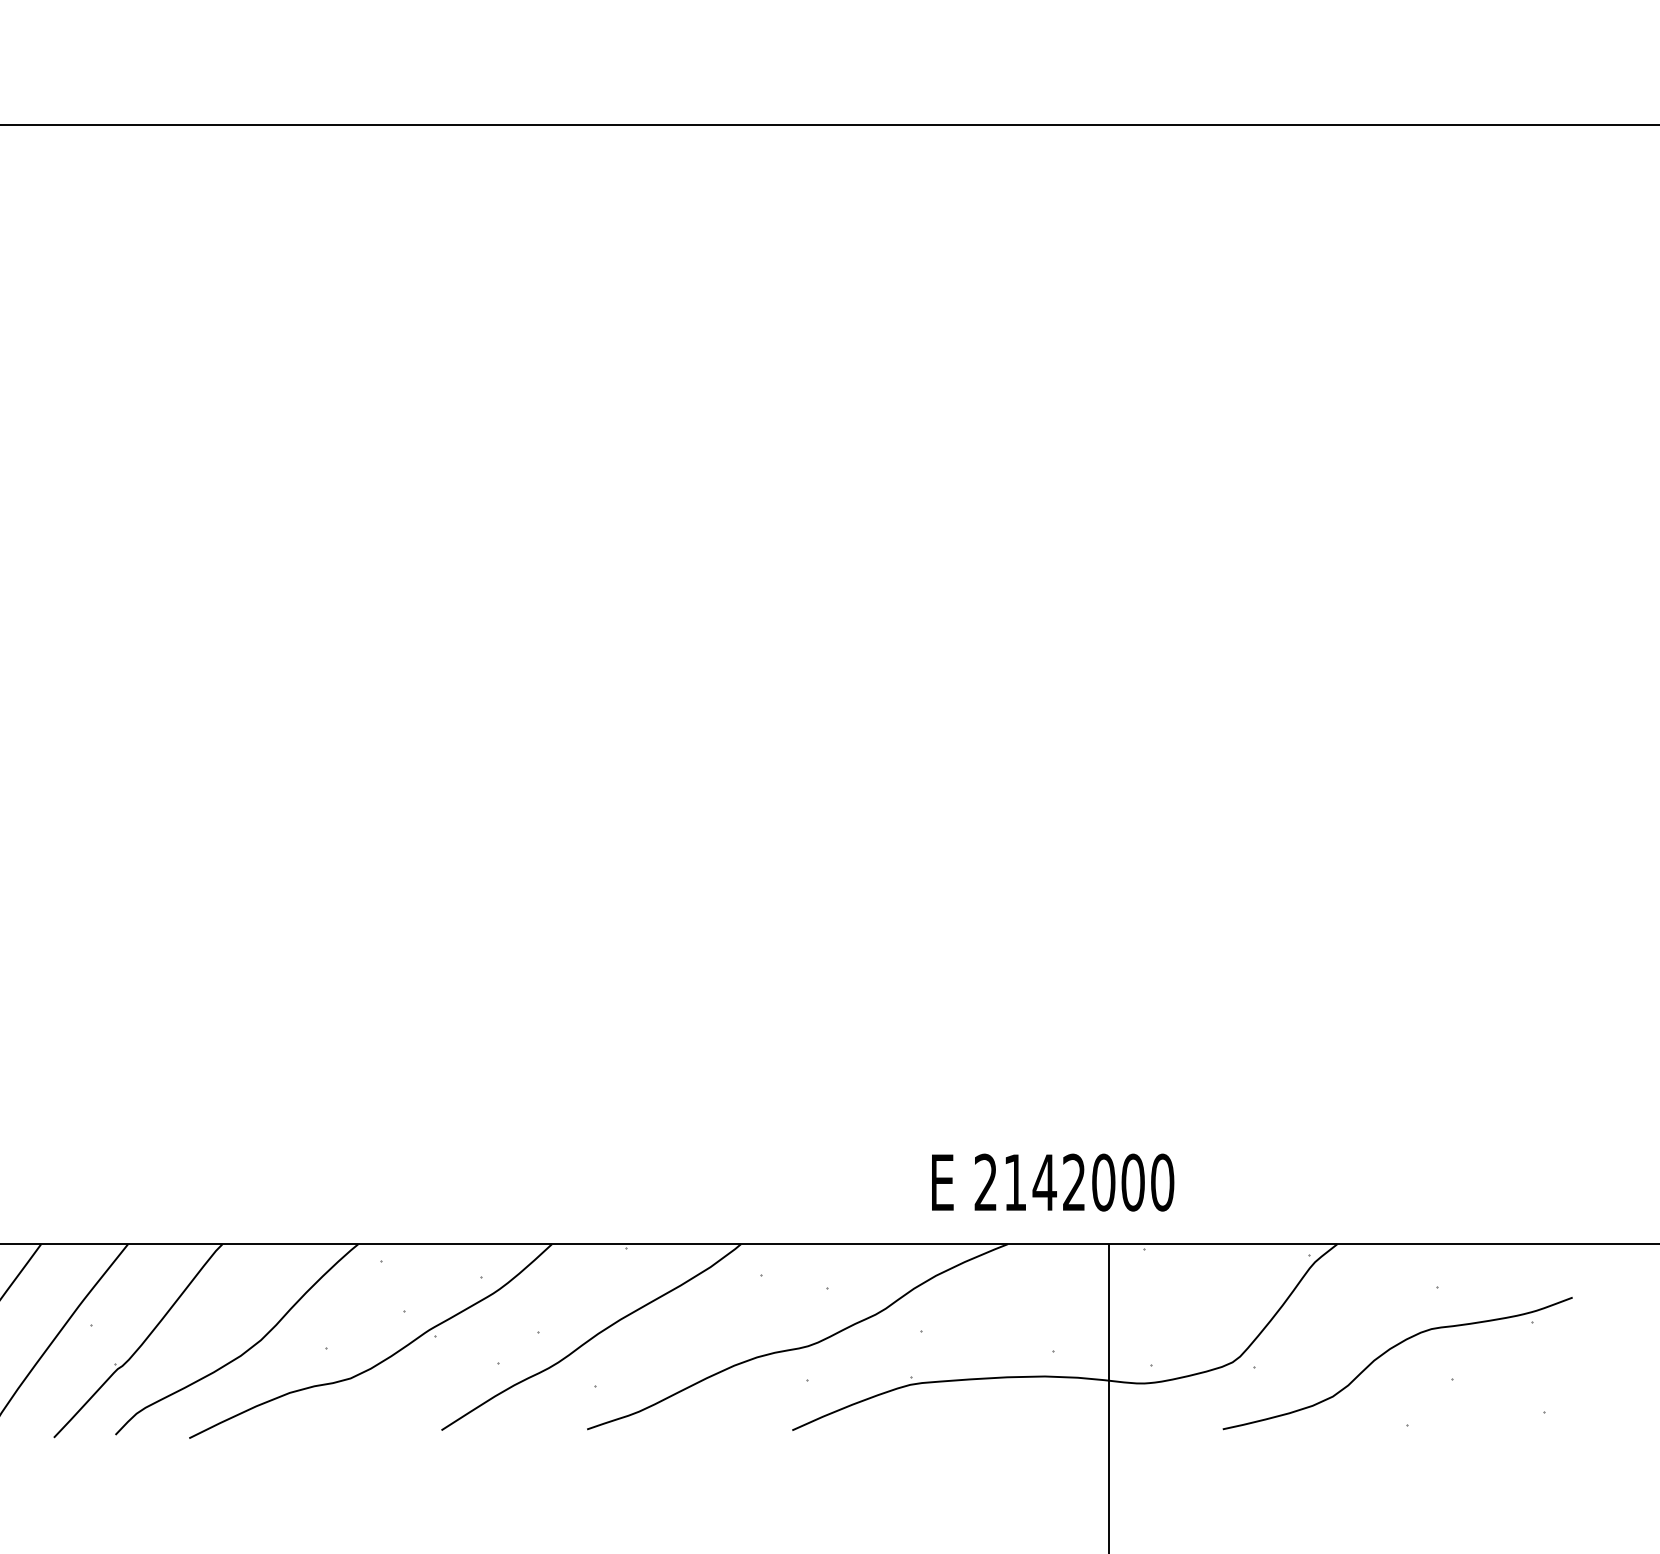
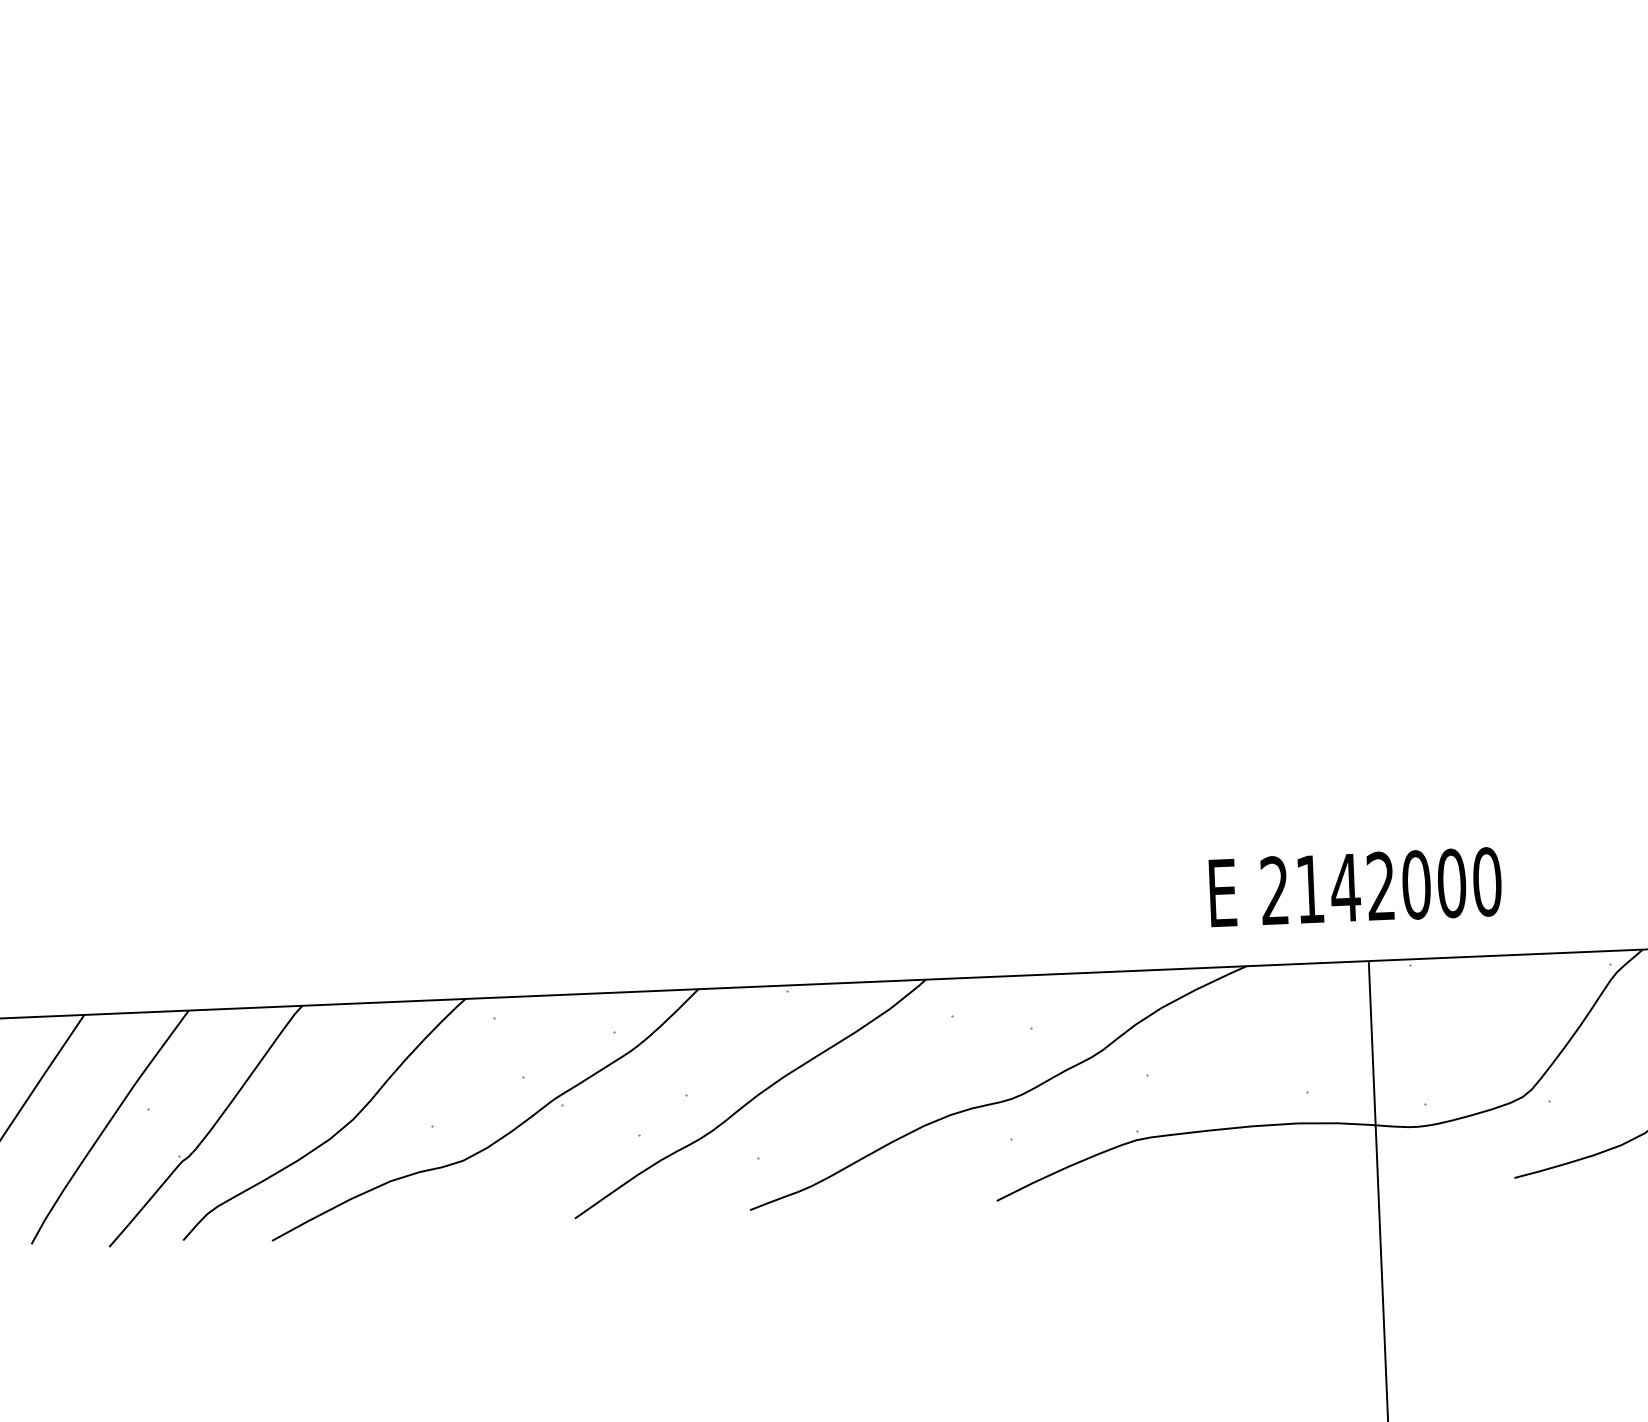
text: (1053, 1182) -> (1356, 887), moved

